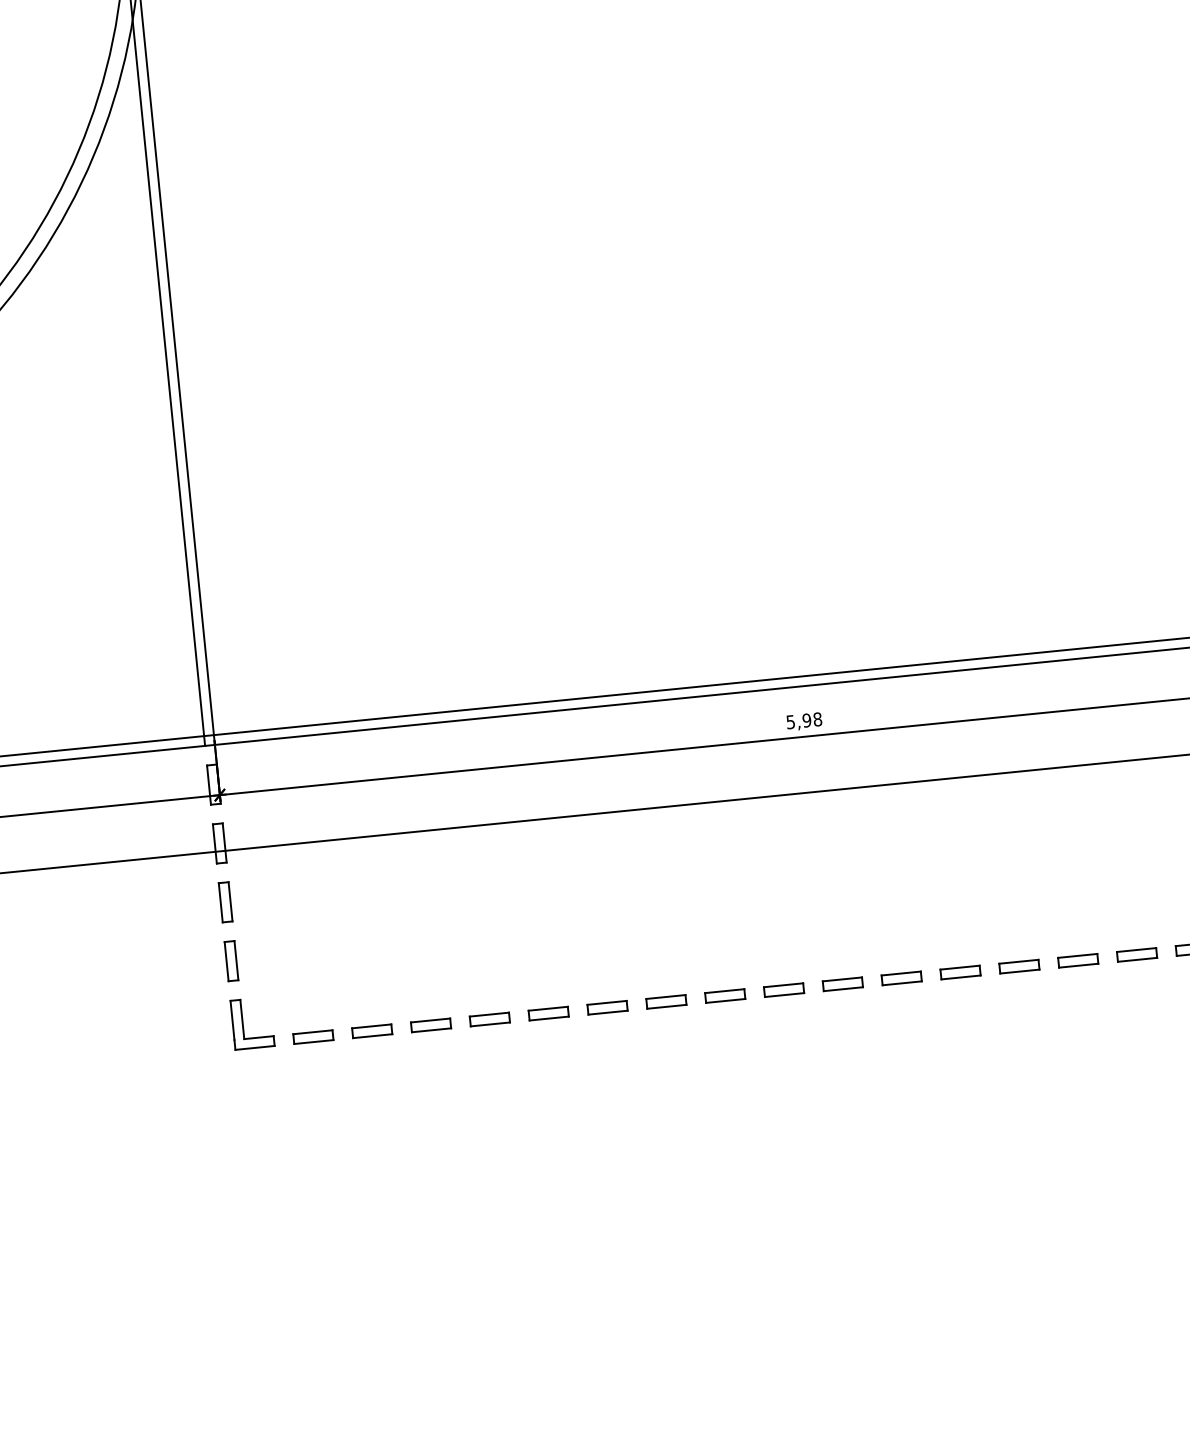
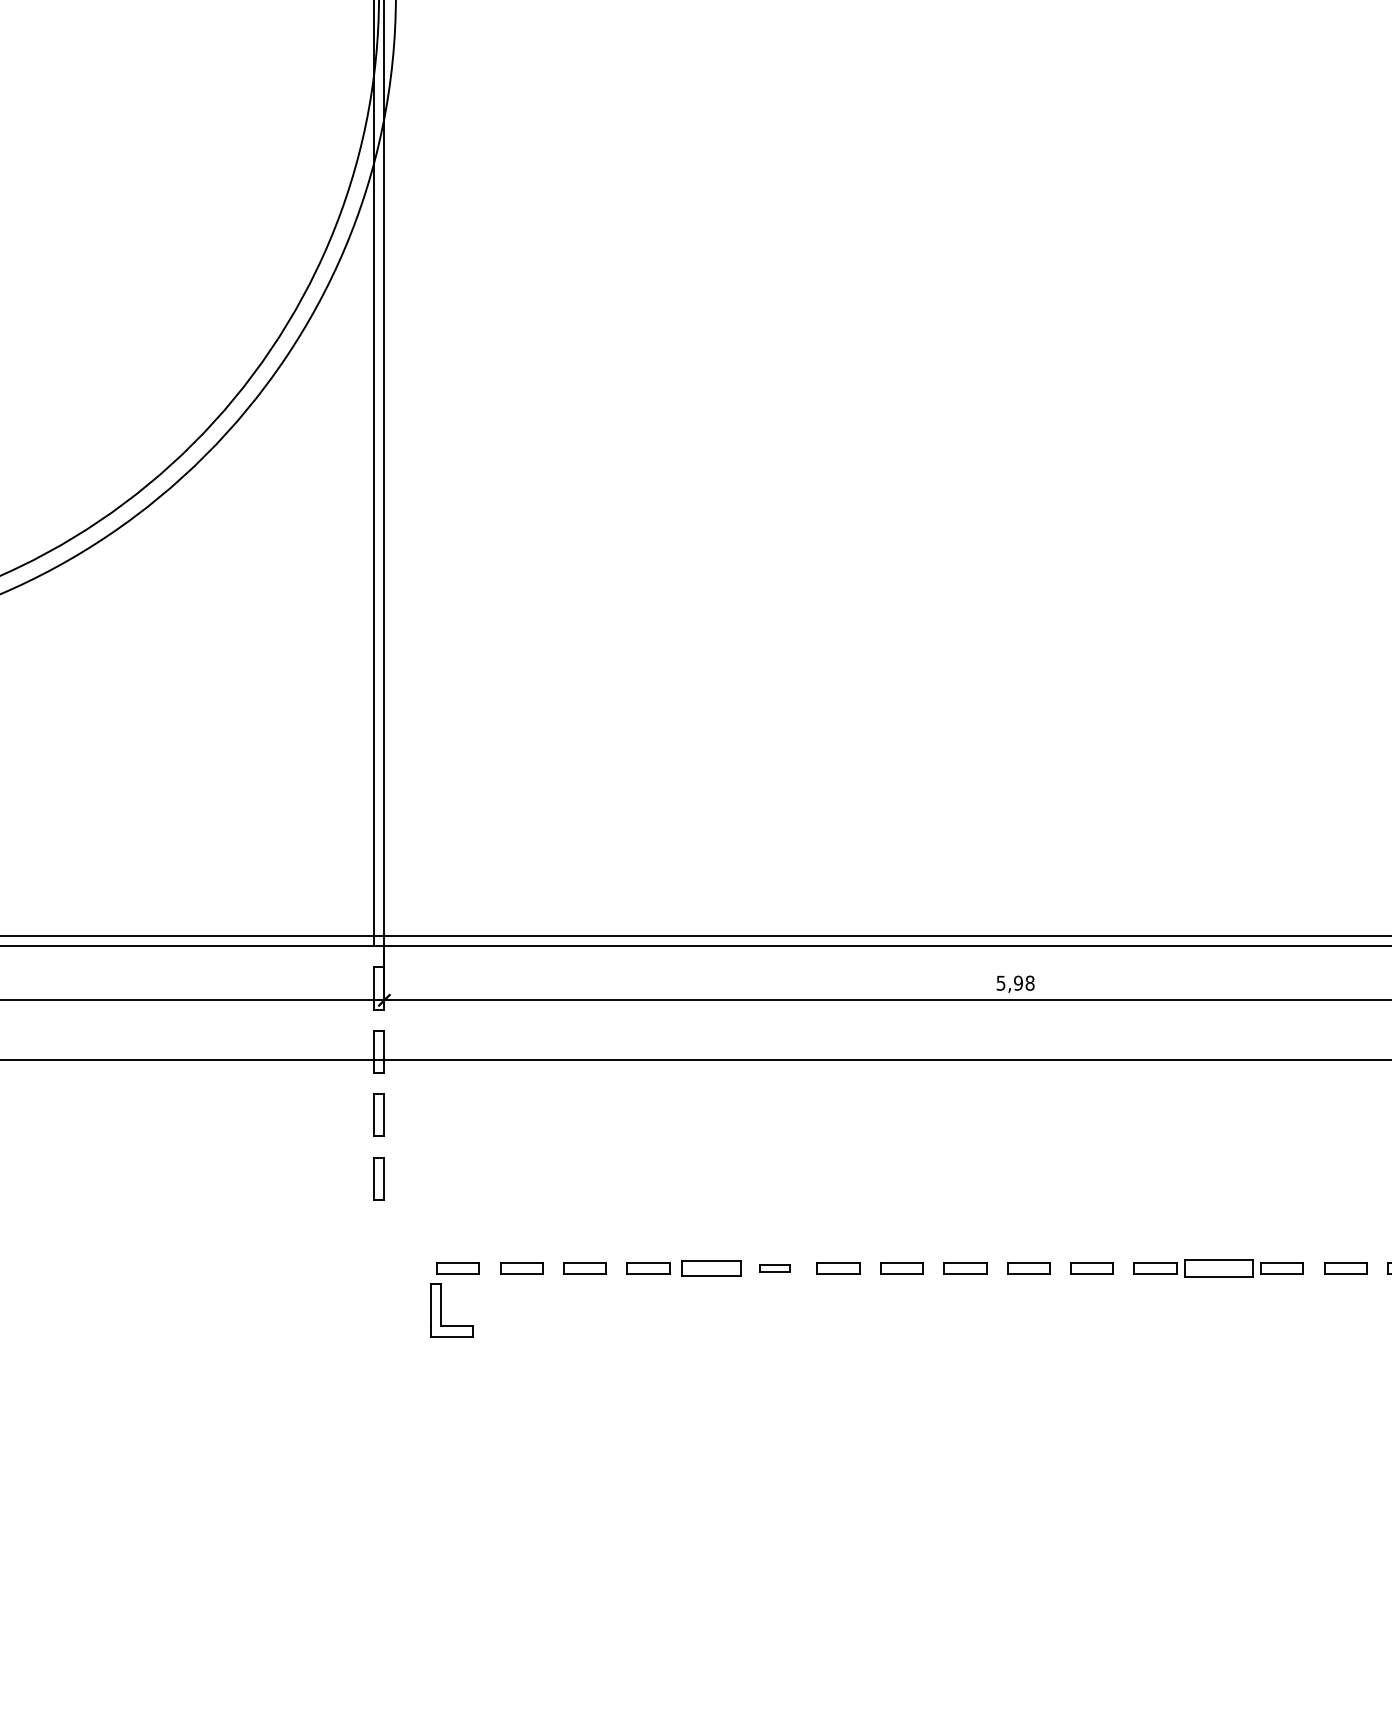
part: (1019, 966) -> (1218, 1268), size x1.6
part: (606, 1007) -> (774, 1268), size x0.7
part: (548, 1013) -> (711, 1268), size x1.4
part: (242, 1024) -> (441, 1310), moved

